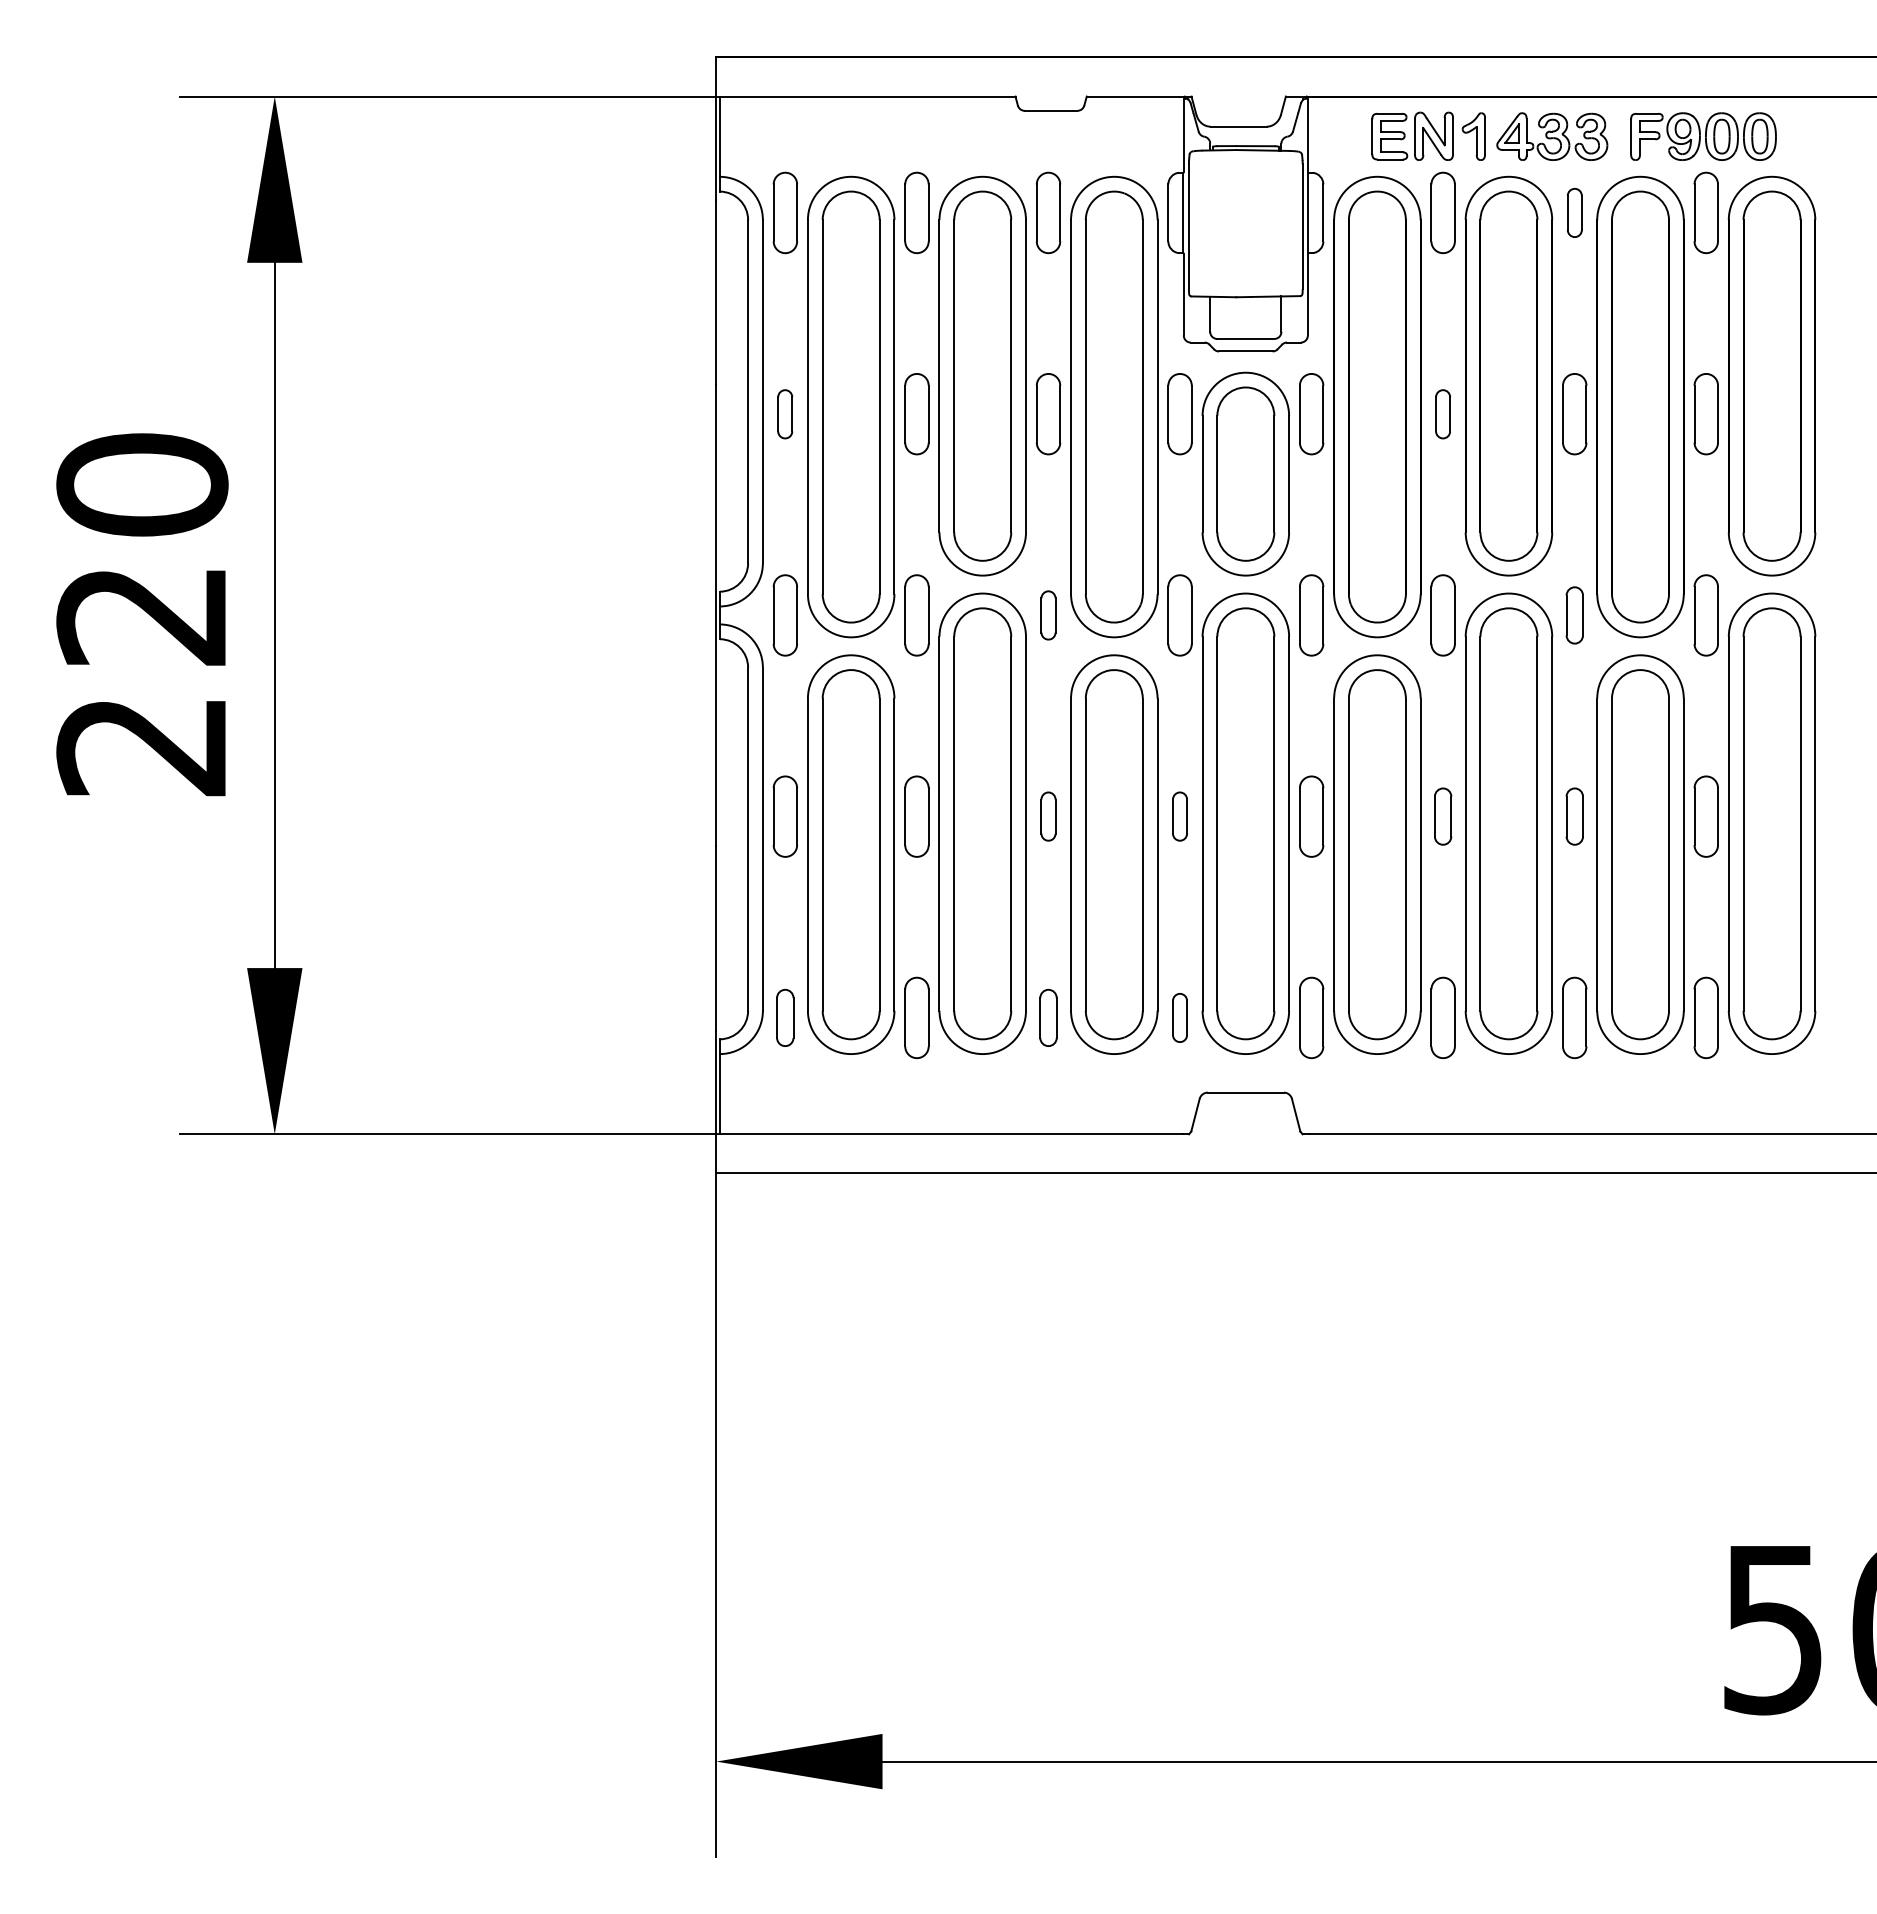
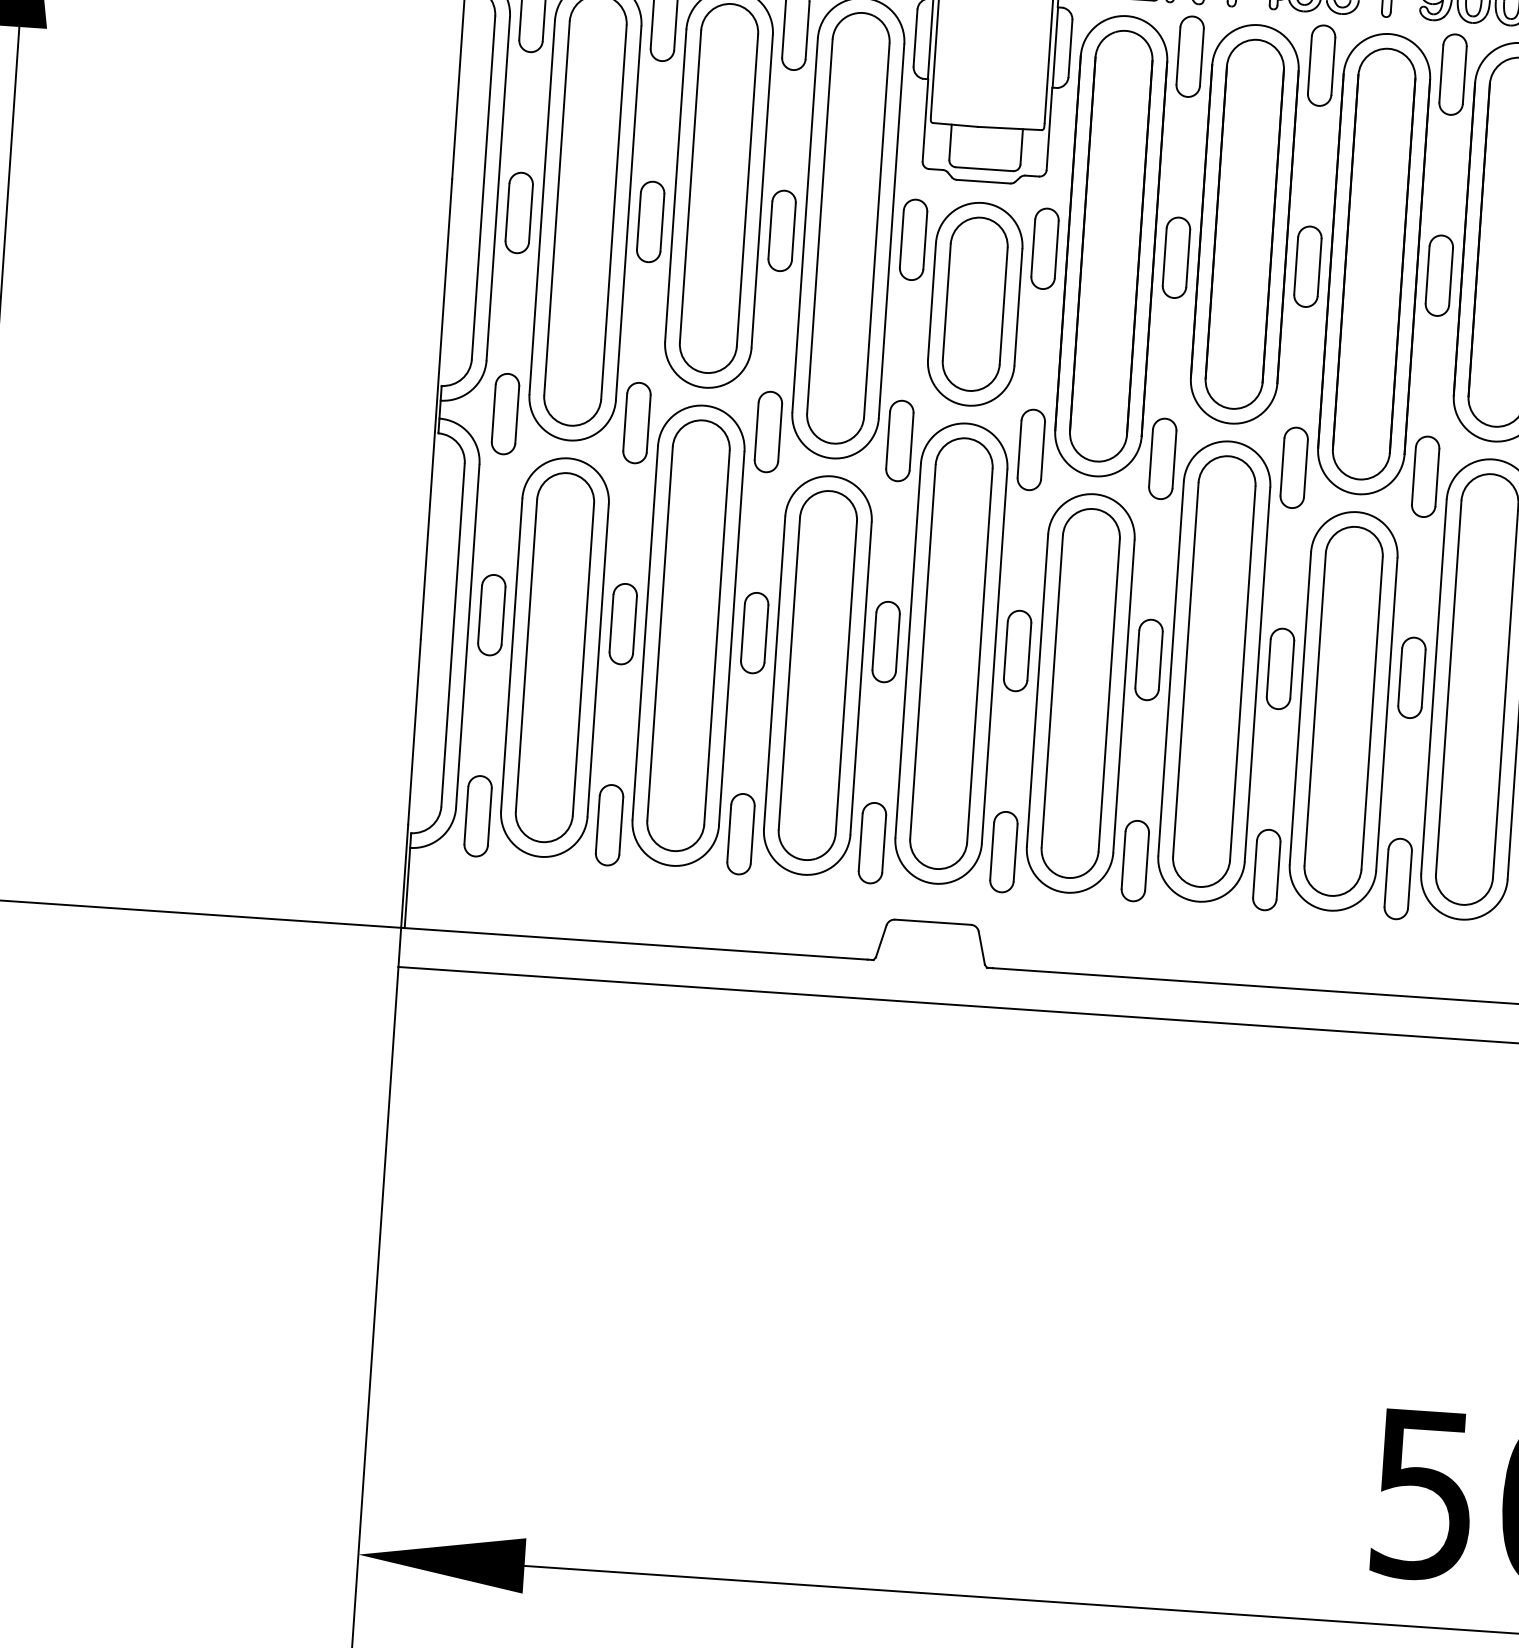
part: (1574, 212) -> (1321, 65), size x1.67
part: (784, 414) -> (518, 213), size x1.67
part: (1442, 414) -> (1175, 258), size x1.67
part: (1048, 615) -> (768, 432), size x1.67
part: (1574, 615) -> (1293, 467), size x1.43
part: (1048, 816) -> (754, 632), size x1.67
part: (1179, 816) -> (885, 641), size x1.67
part: (1442, 816) -> (1148, 659), size x1.43
part: (1574, 816) -> (1280, 668), size x1.43
part: (784, 1017) -> (477, 815), size x1.43
part: (1048, 1017) -> (741, 833), size x1.43
part: (1179, 1017) -> (871, 842), size x1.67

